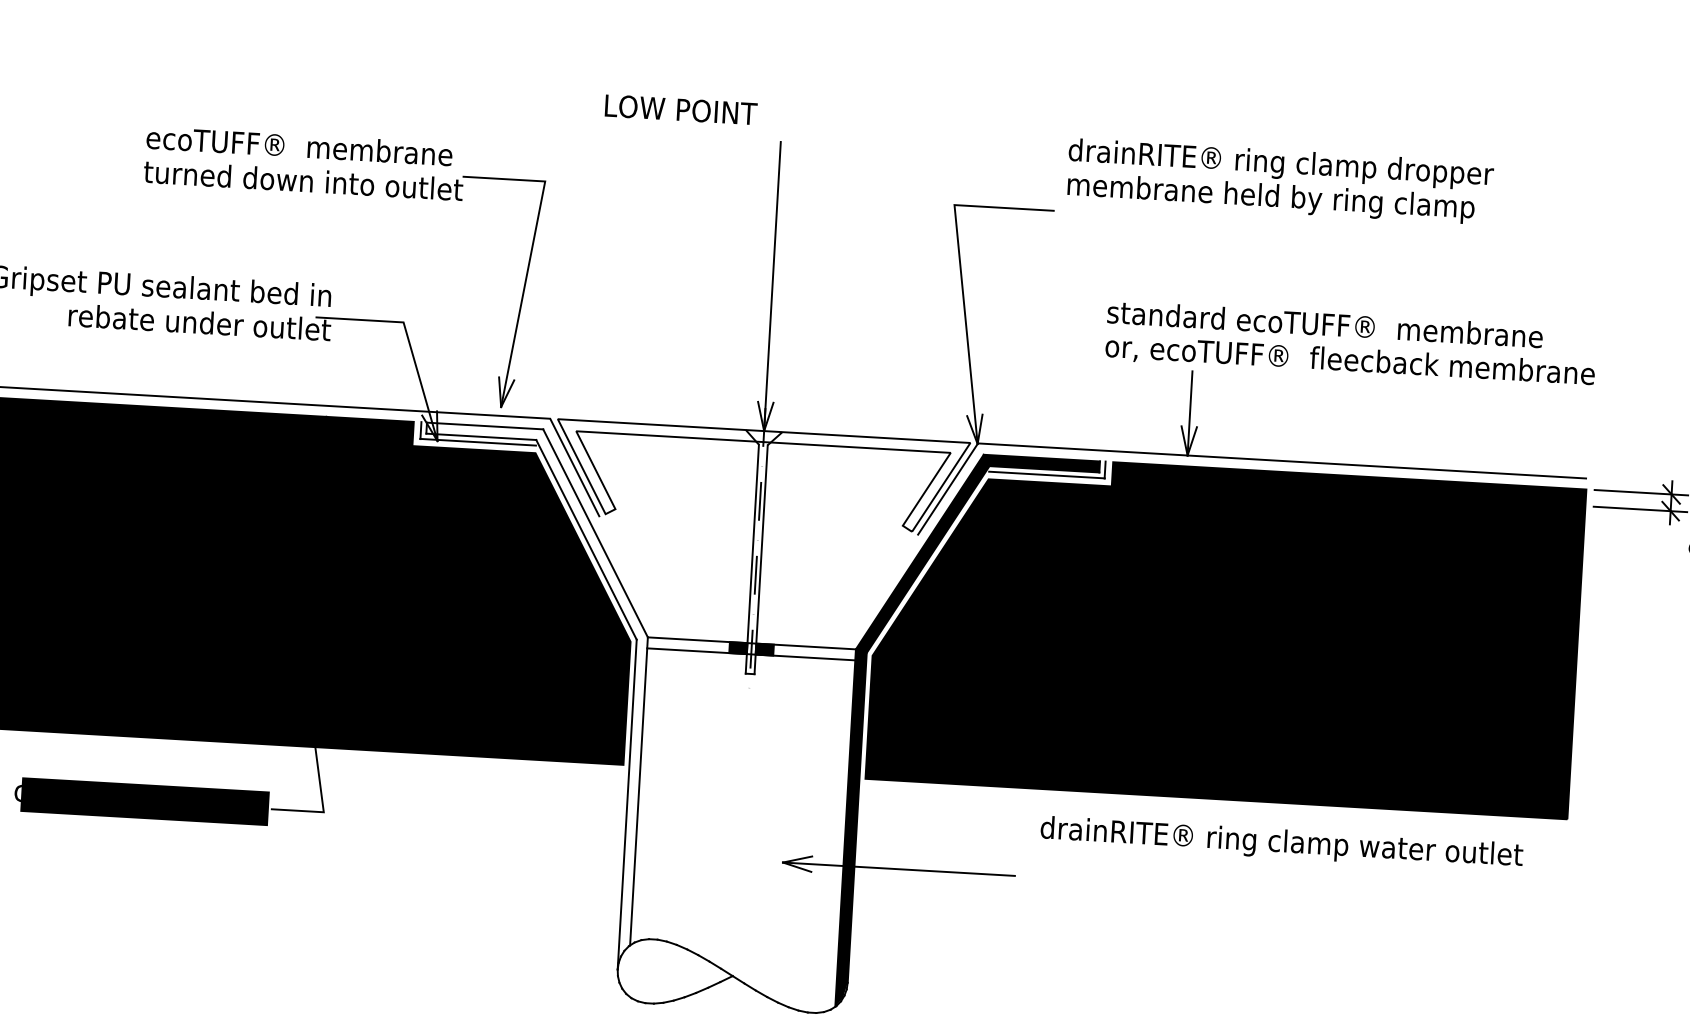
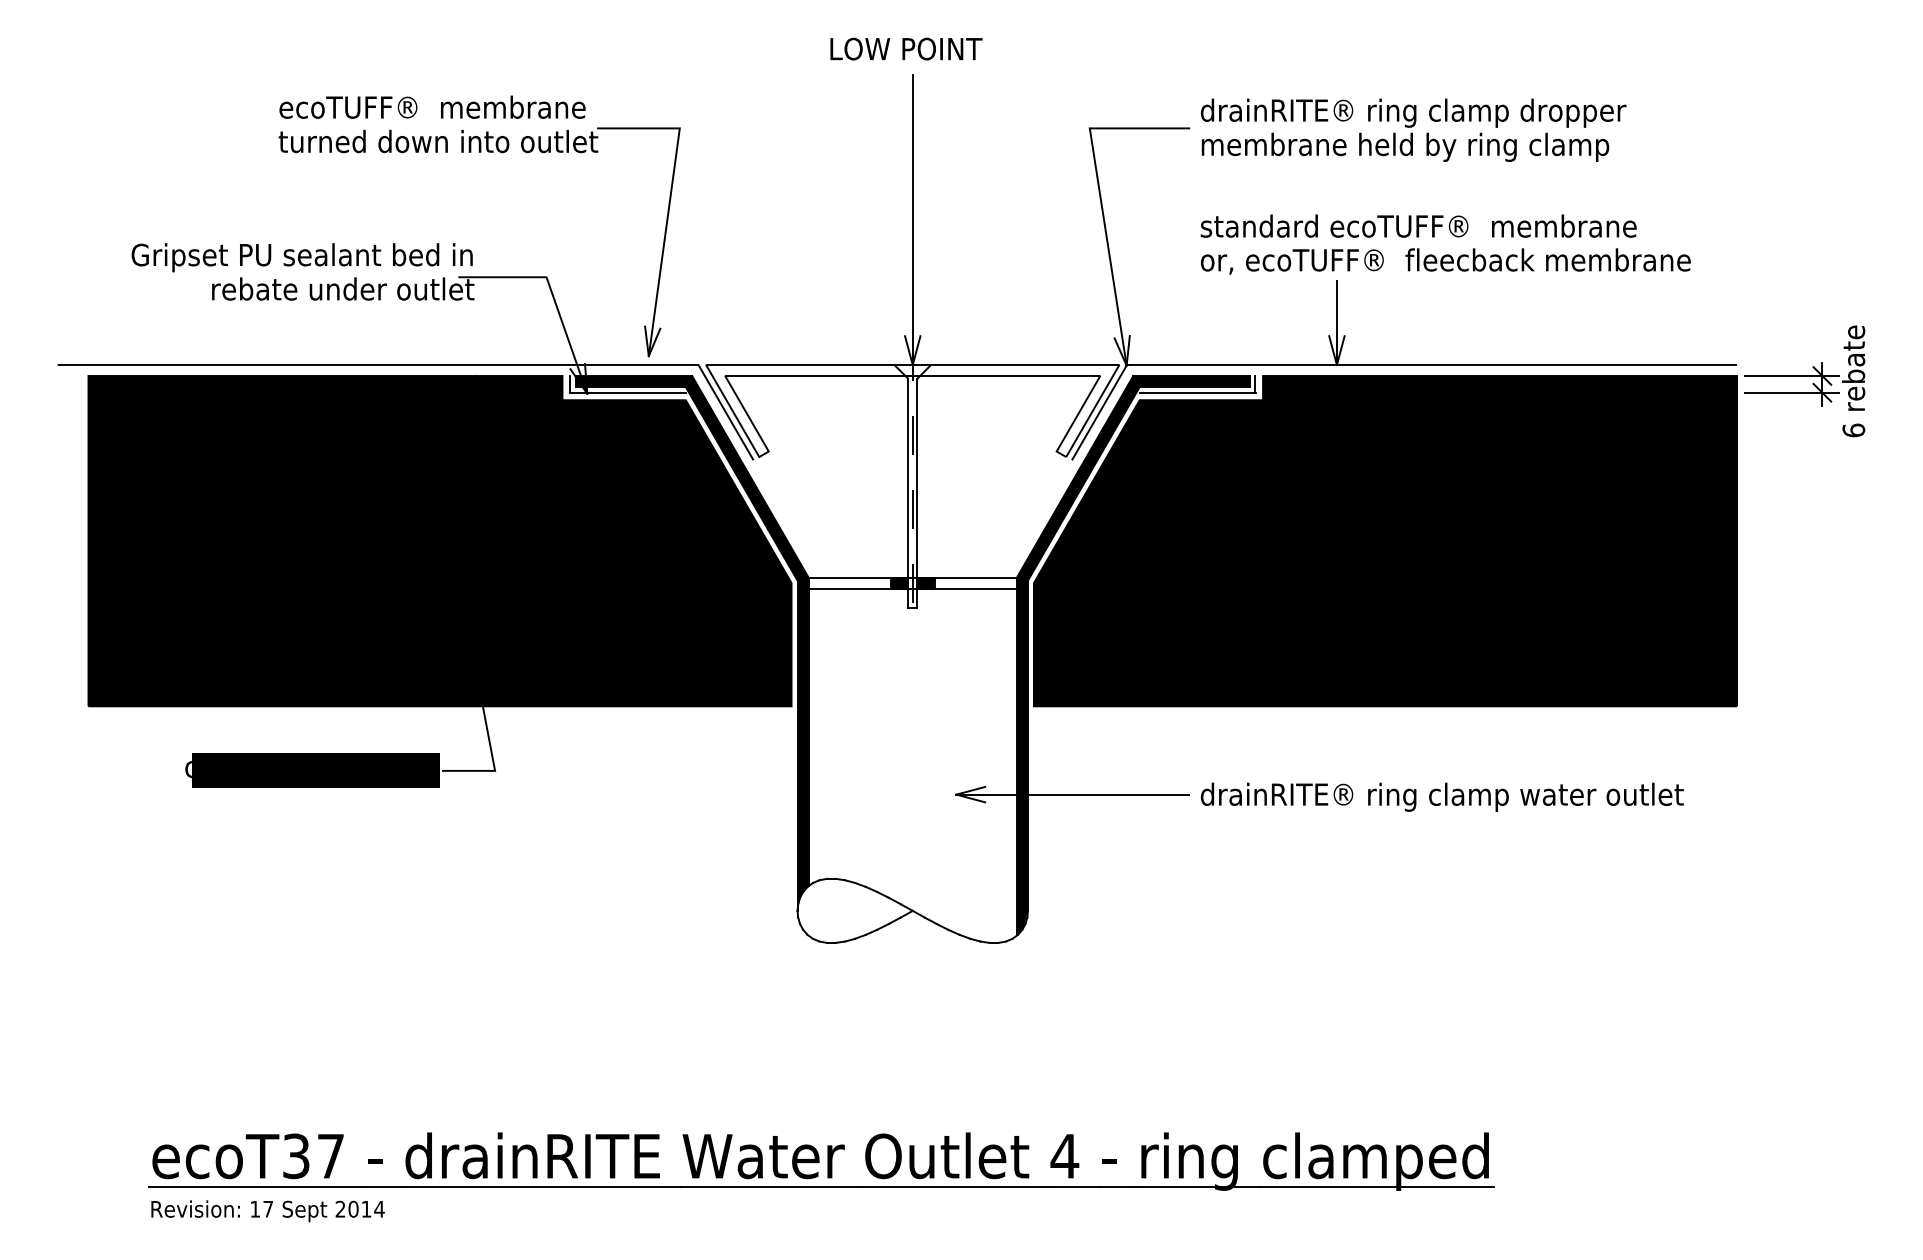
text: (681, 109) -> (906, 48), moved
text: (1280, 180) -> (1413, 129), moved
text: (1350, 344) -> (1445, 244), moved
fill: (527, 696) -> (691, 643), added
text: (1281, 843) -> (1441, 796), moved

